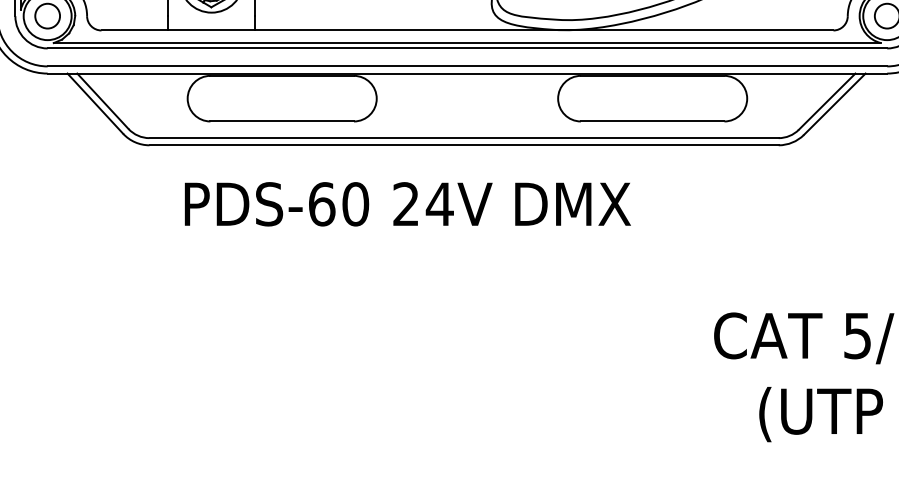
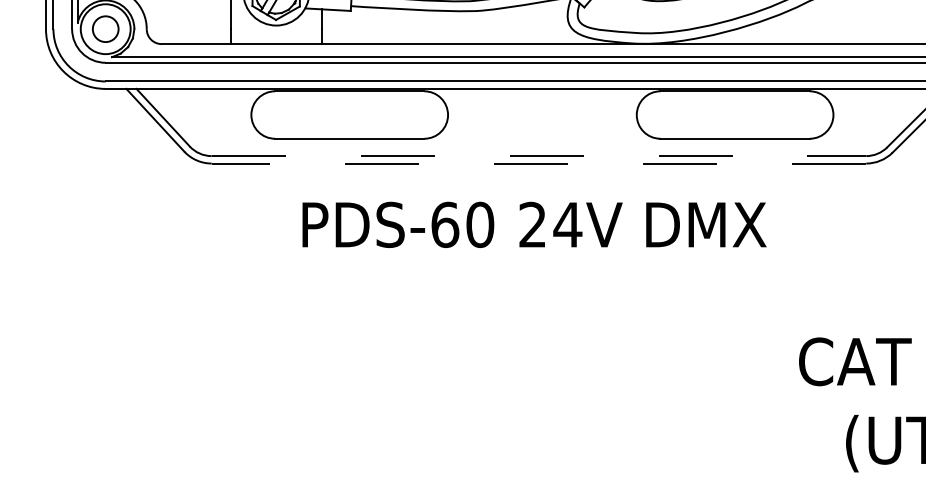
line: (464, 138) -> (539, 156), solid -> dashed
line: (464, 145) -> (539, 163), solid -> dashed
text: (407, 204) -> (534, 225), moved

